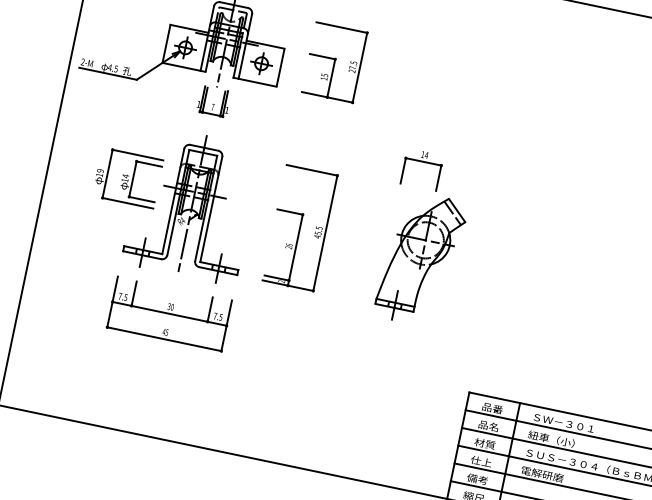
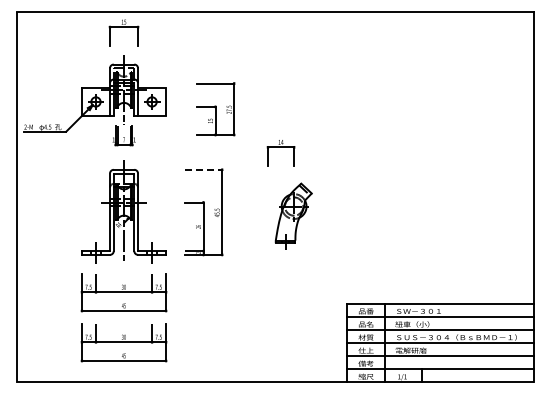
part: (334, 62) -> (215, 109), moved
line: (312, 169) -> (203, 169), solid -> dashed
part: (127, 178) -> (74, 202), removed
part: (421, 257) -> (293, 215), size x0.7
part: (154, 381) -> (123, 342), added

